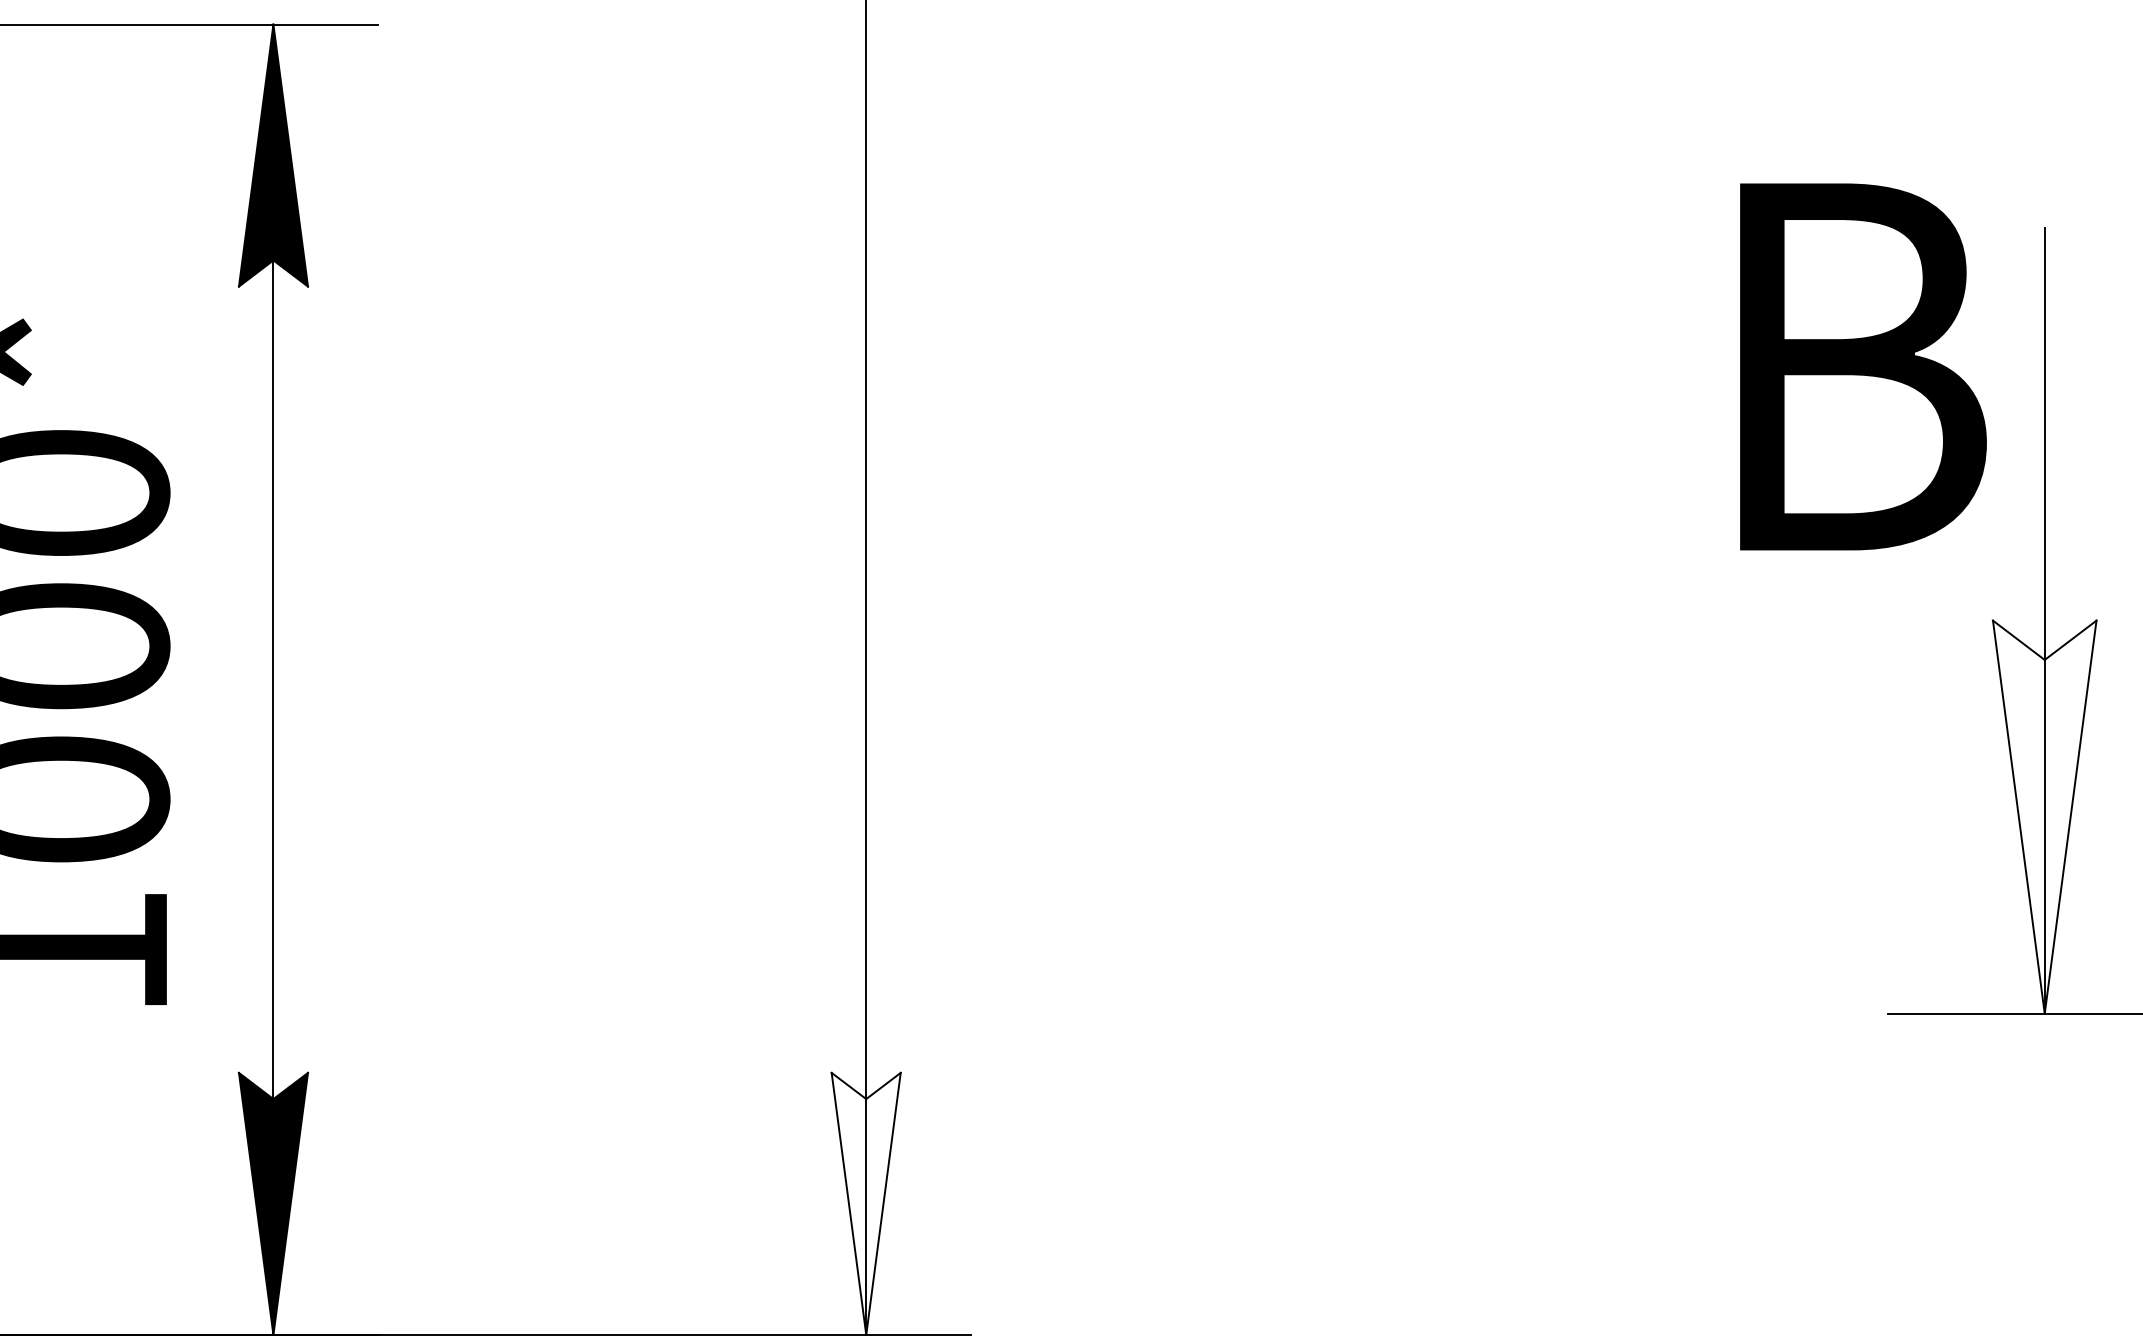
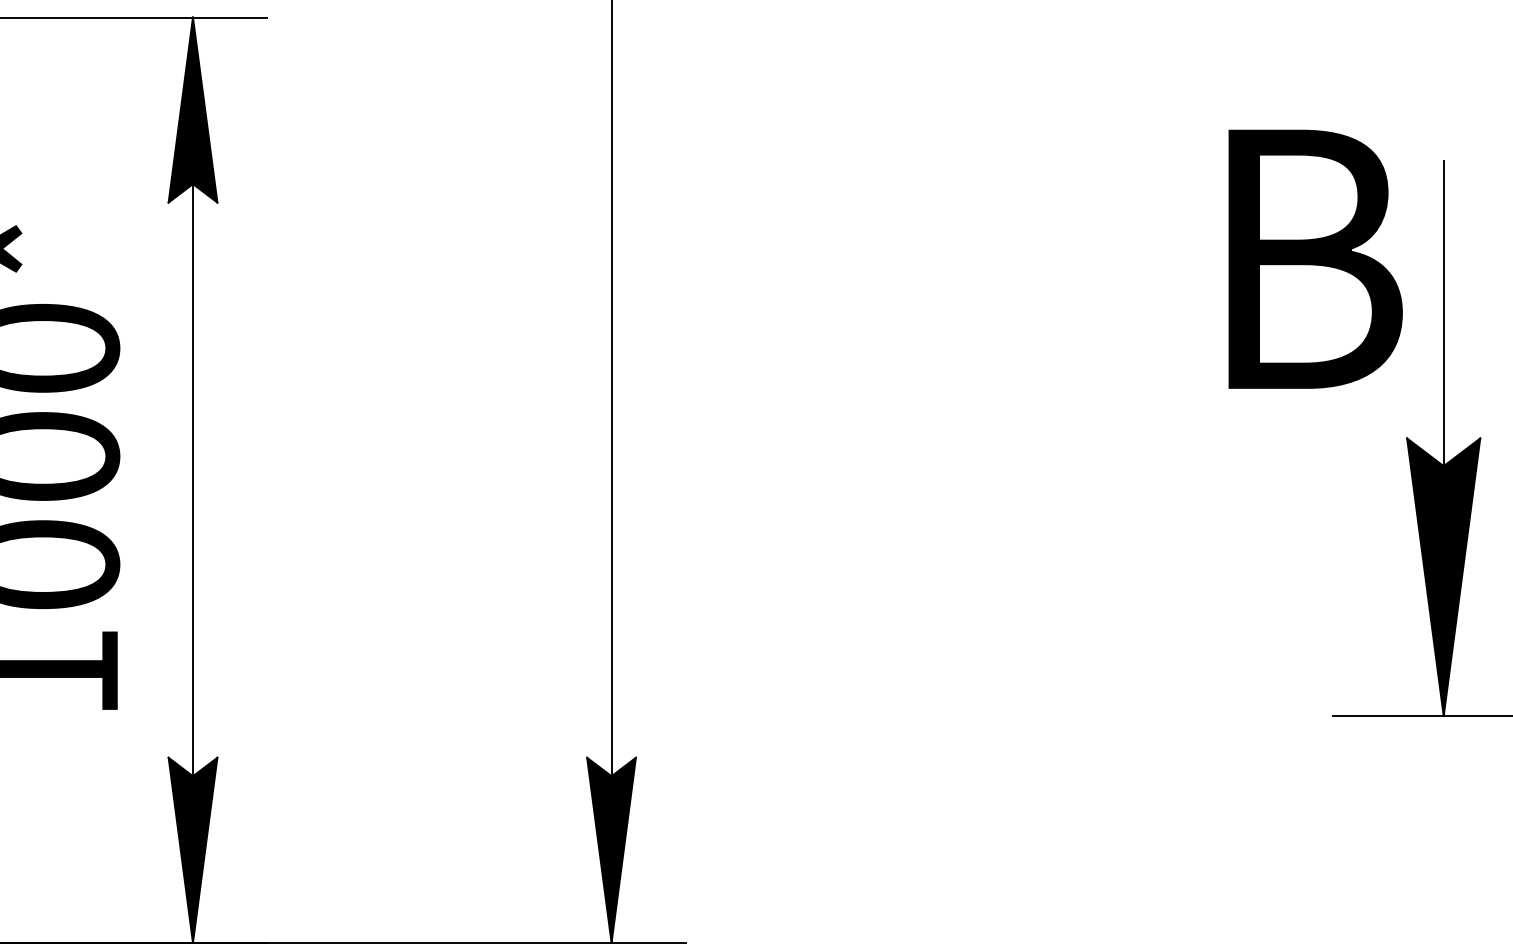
fill: (2044, 816) -> (1443, 576), added
fill: (865, 1203) -> (611, 849), added

